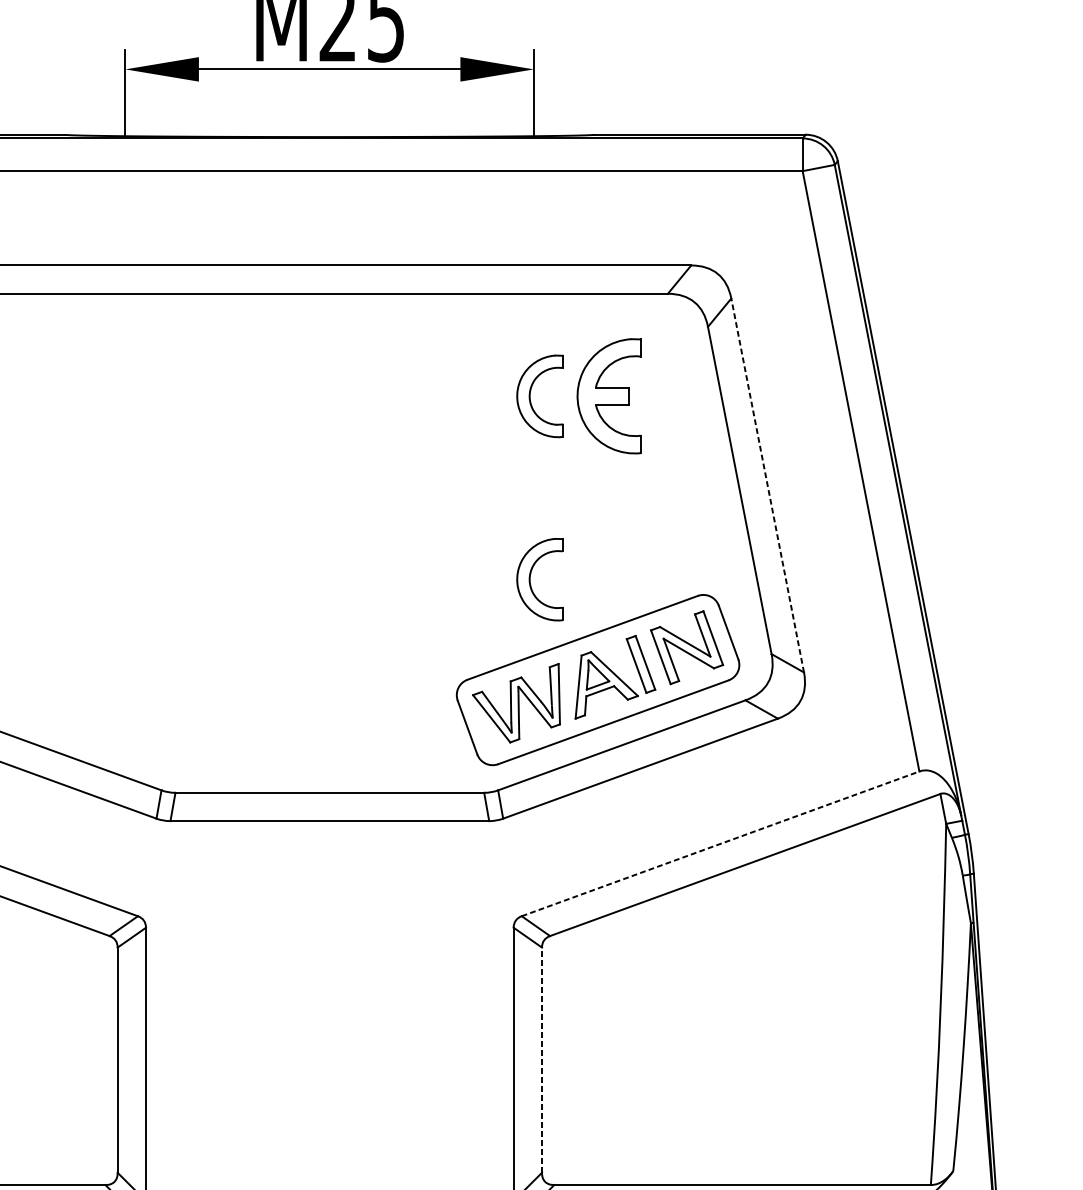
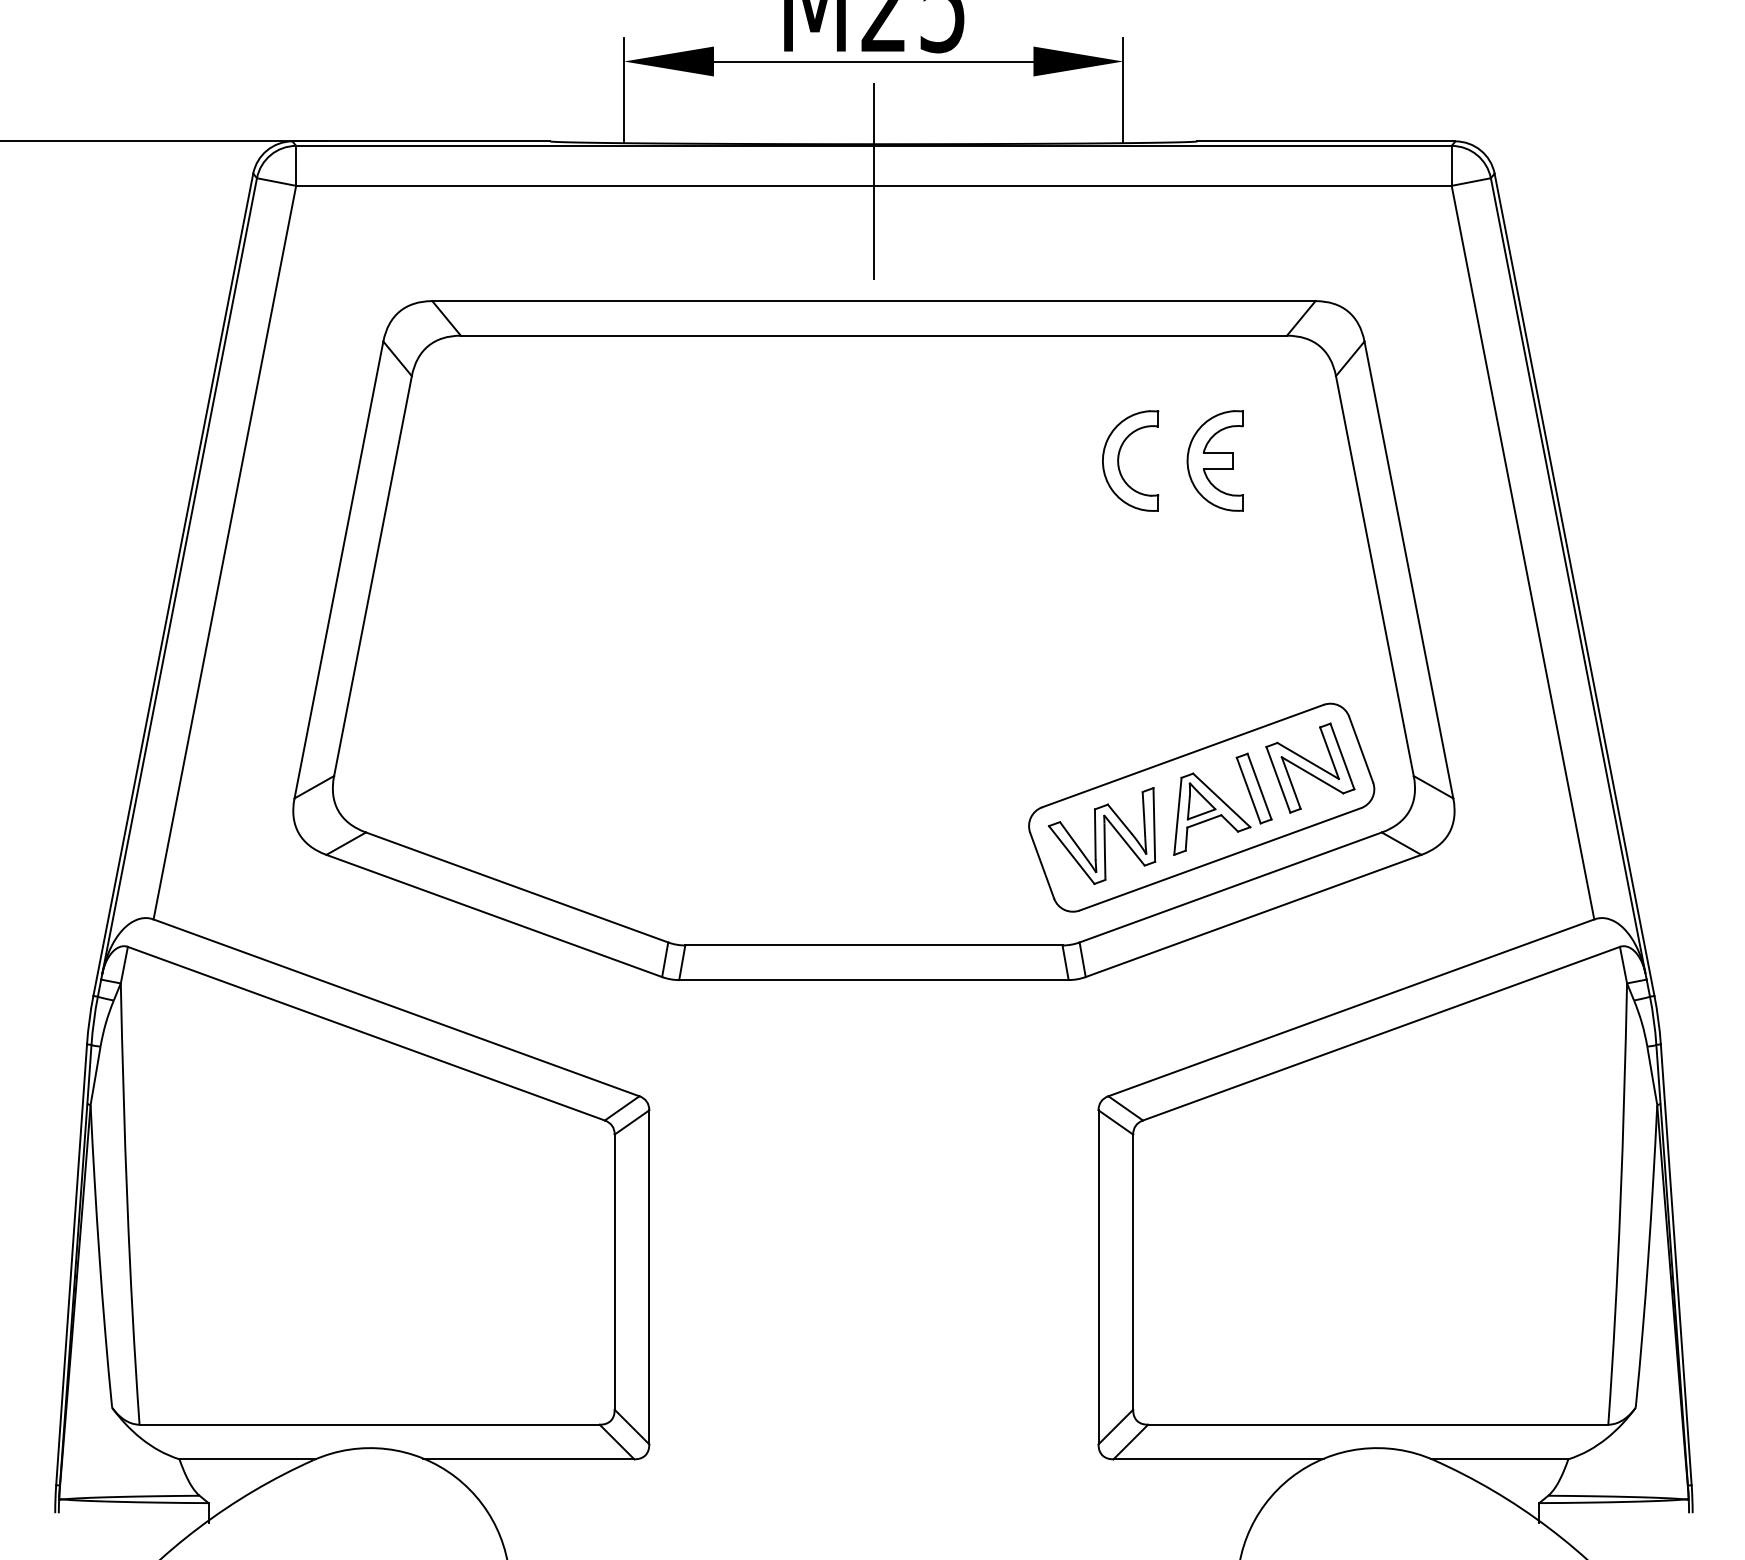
line: (329, 167) -> (873, 181), added
part: (608, 395) -> (1214, 460), size x0.71
line: (767, 485) -> (1408, 569), dashed -> solid
part: (530, 580) -> (1119, 685), removed
line: (720, 843) -> (1351, 1007), dashed -> solid
line: (542, 1060) -> (1133, 1272), dashed -> solid

